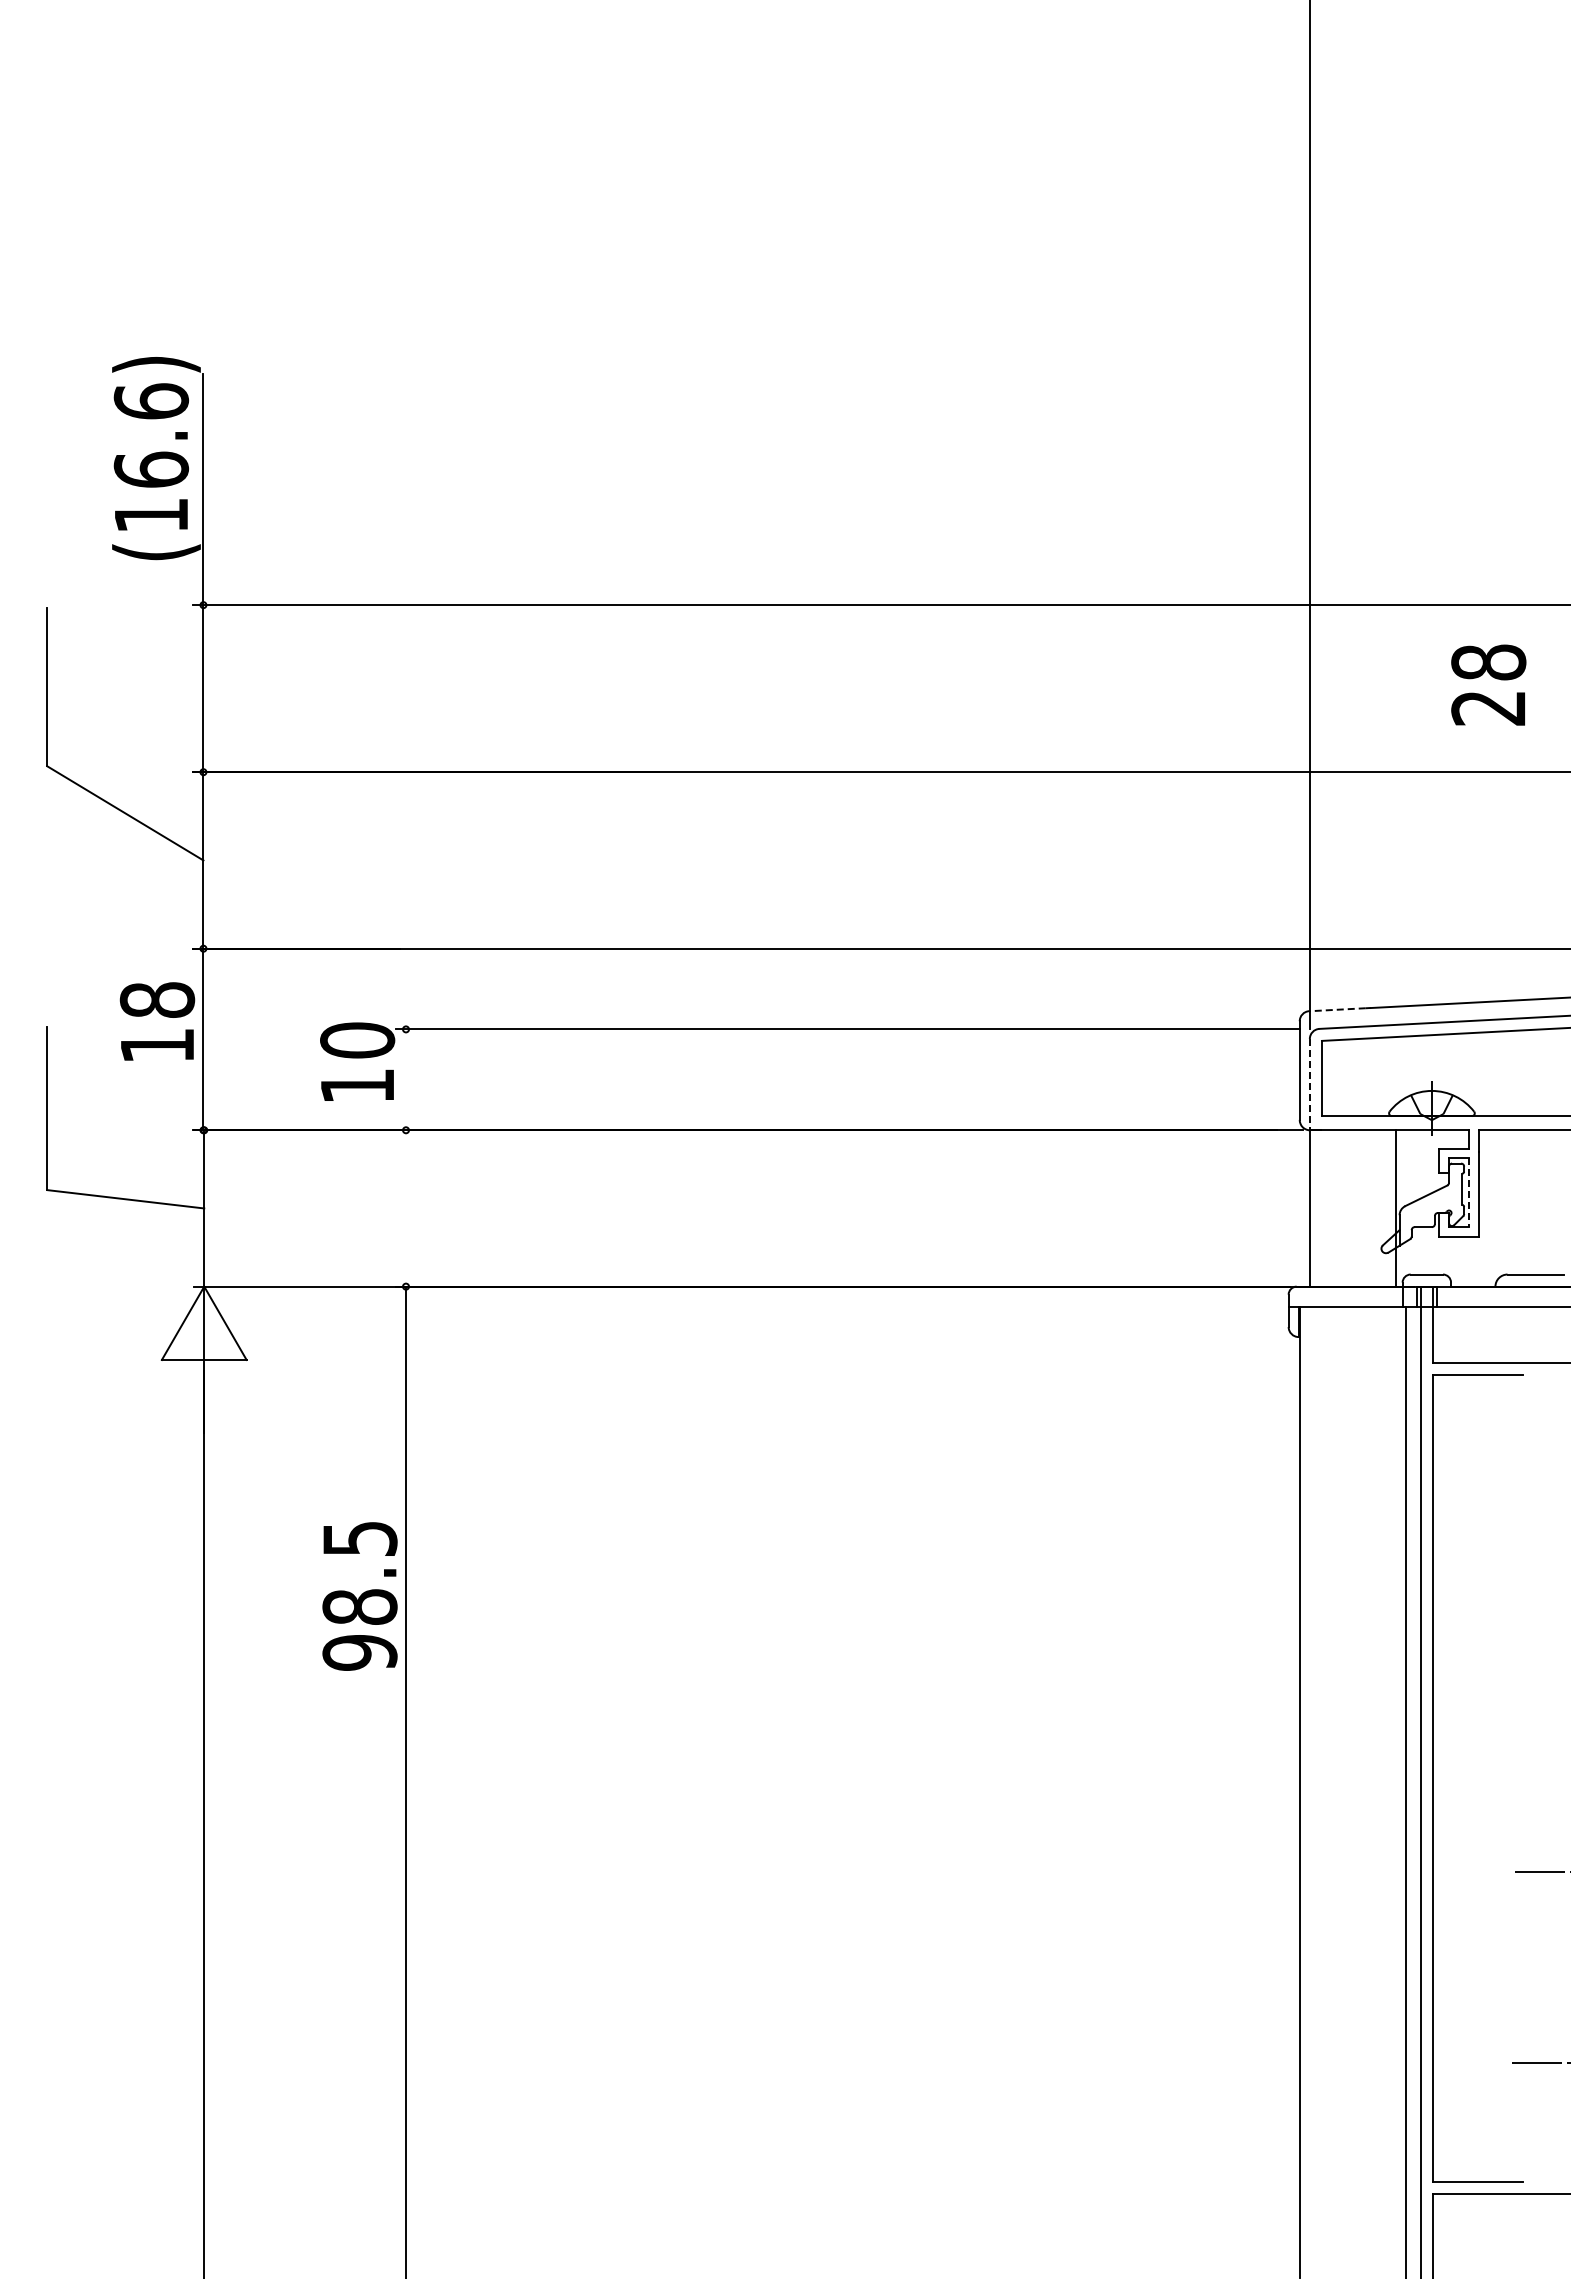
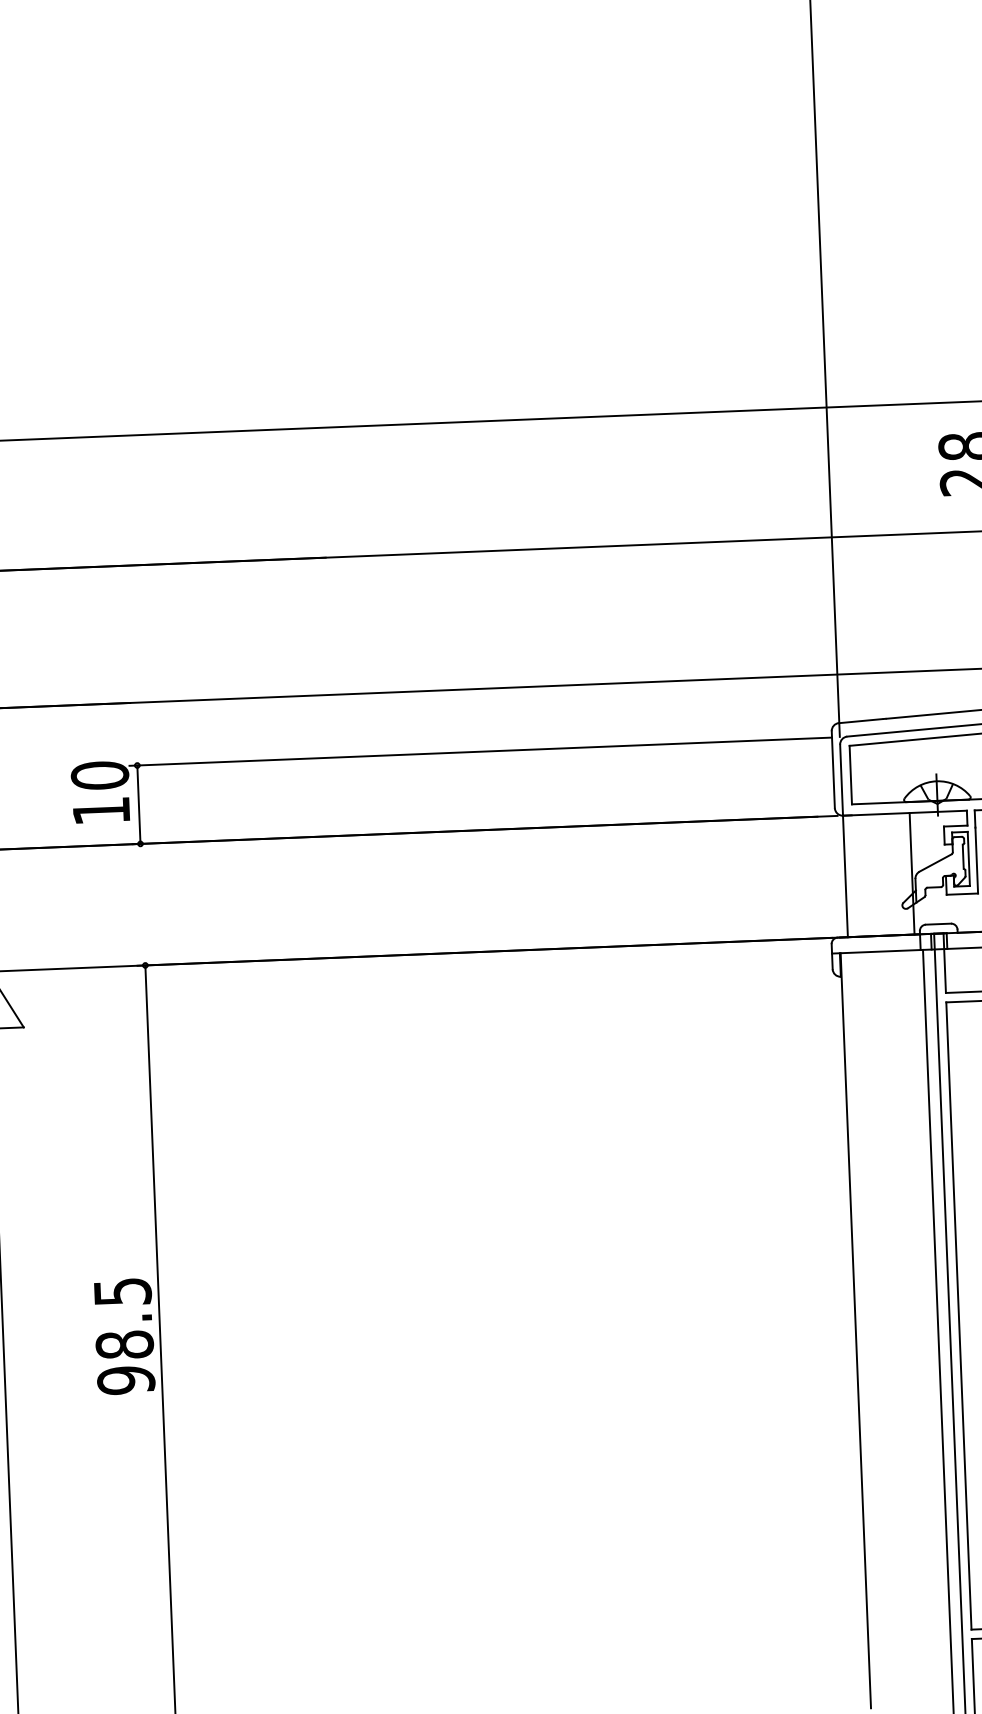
line: (1337, 1009) -> (860, 720), dashed -> solid
line: (406, 1079) -> (139, 804), added
line: (1309, 1084) -> (841, 780), dashed -> solid
line: (1469, 1192) -> (969, 859), dashed -> solid
text: (359, 1596) -> (124, 1336), moved

